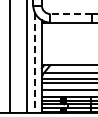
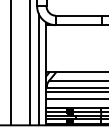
line: (71, 14) -> (79, 16), dashed -> solid
line: (34, 63) -> (38, 70), dashed -> solid

